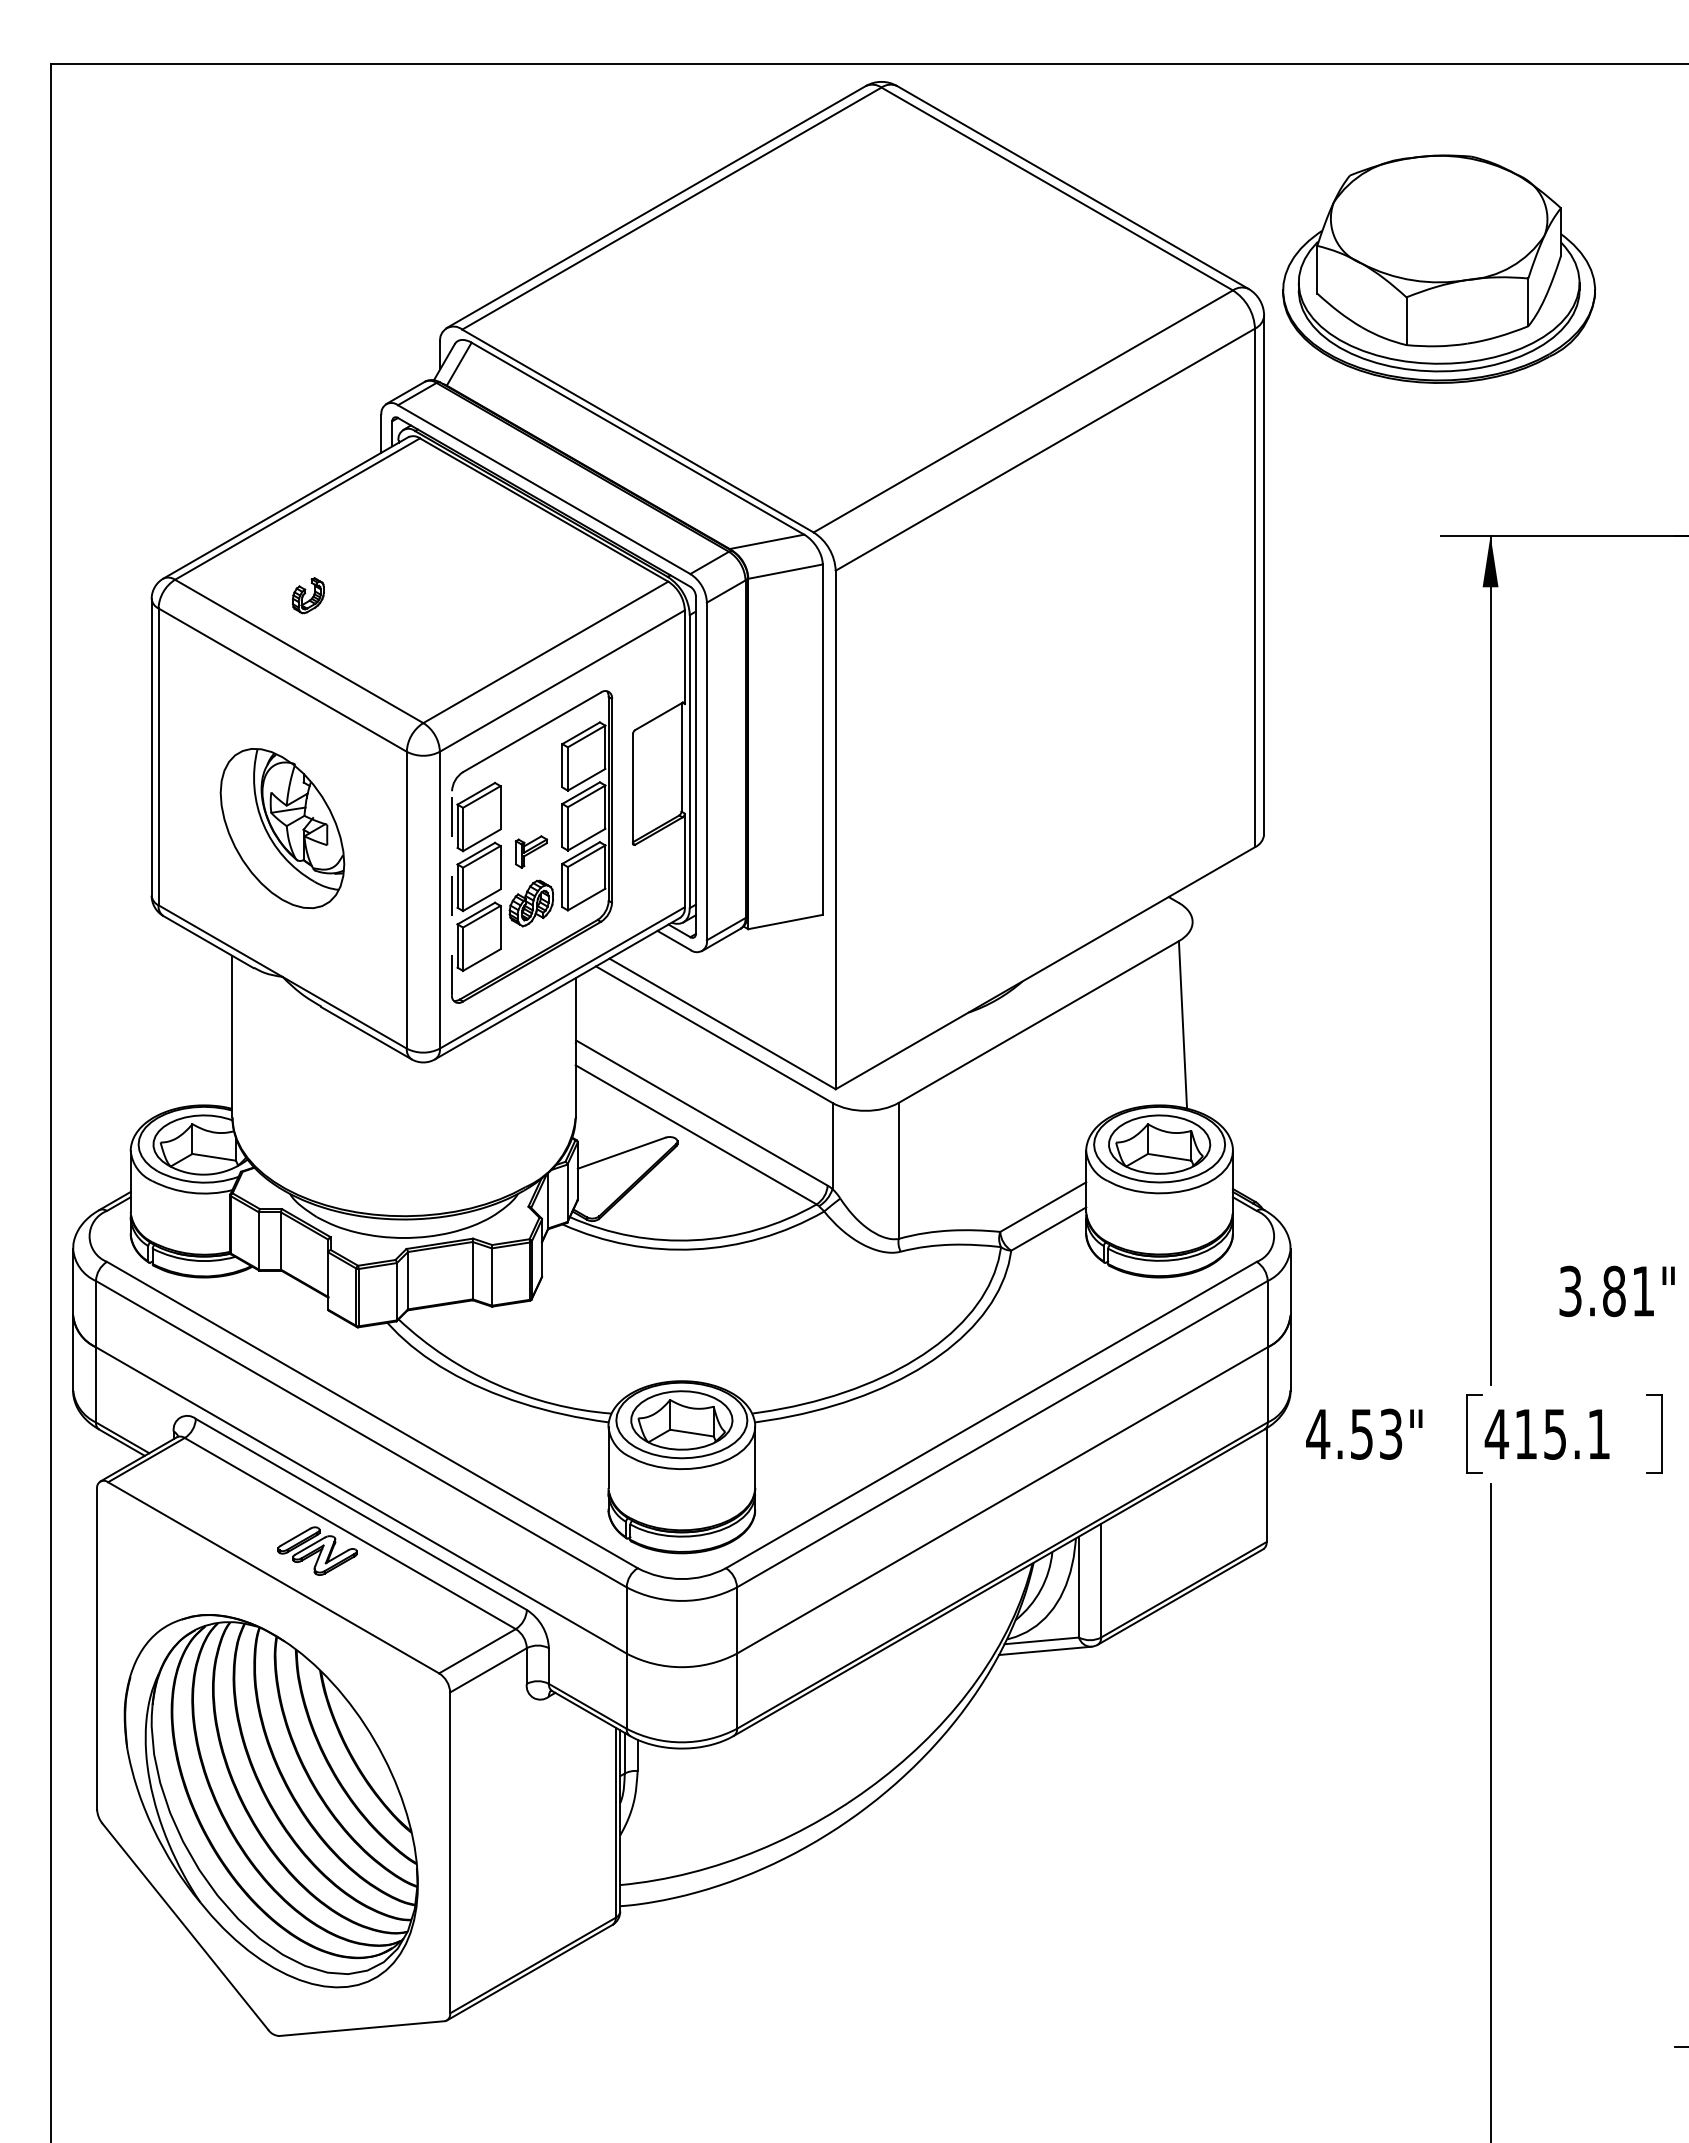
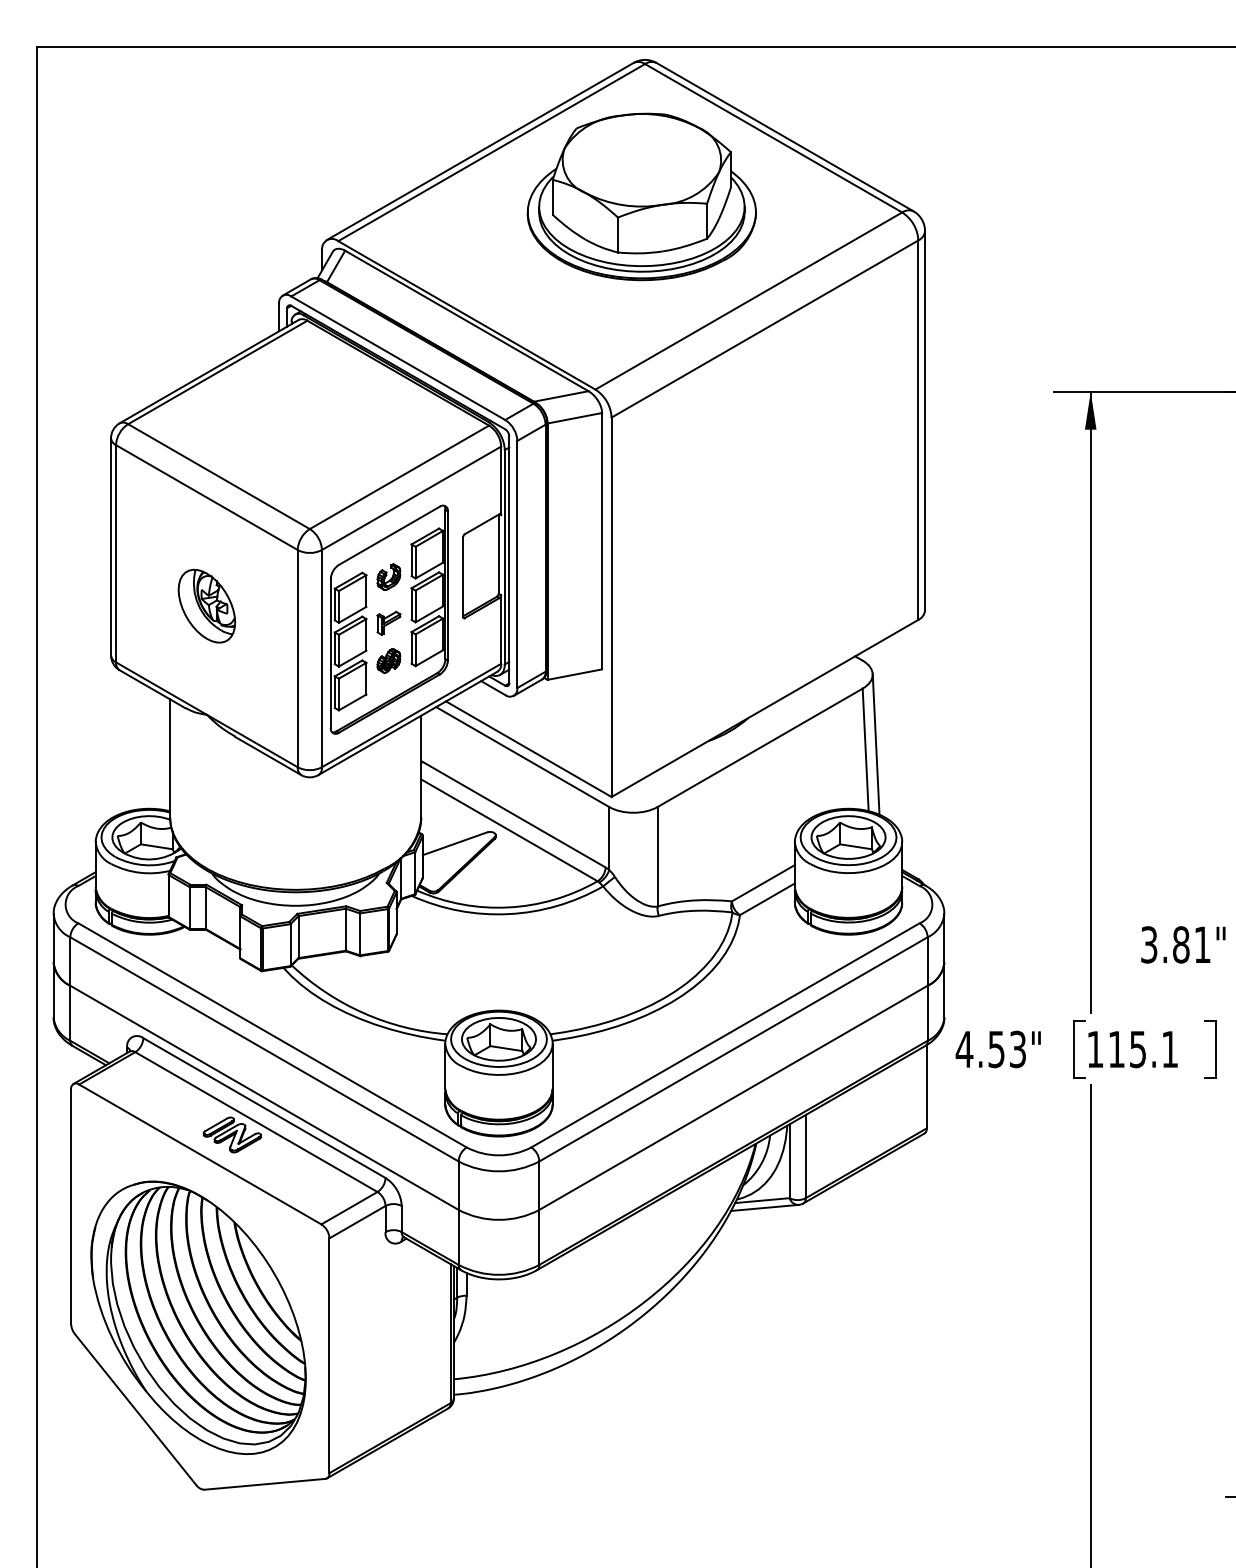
part: (1438, 268) -> (641, 196), moved
part: (308, 595) -> (388, 576), moved
part: (282, 828) -> (206, 606), size x0.62
line: (452, 893) -> (331, 653), dashed -> solid
part: (531, 903) -> (388, 661), size x0.71
line: (1196, 1017) -> (875, 744), added
text: (1496, 1433) -> (1095, 1048), 415.1 -> 115.1

